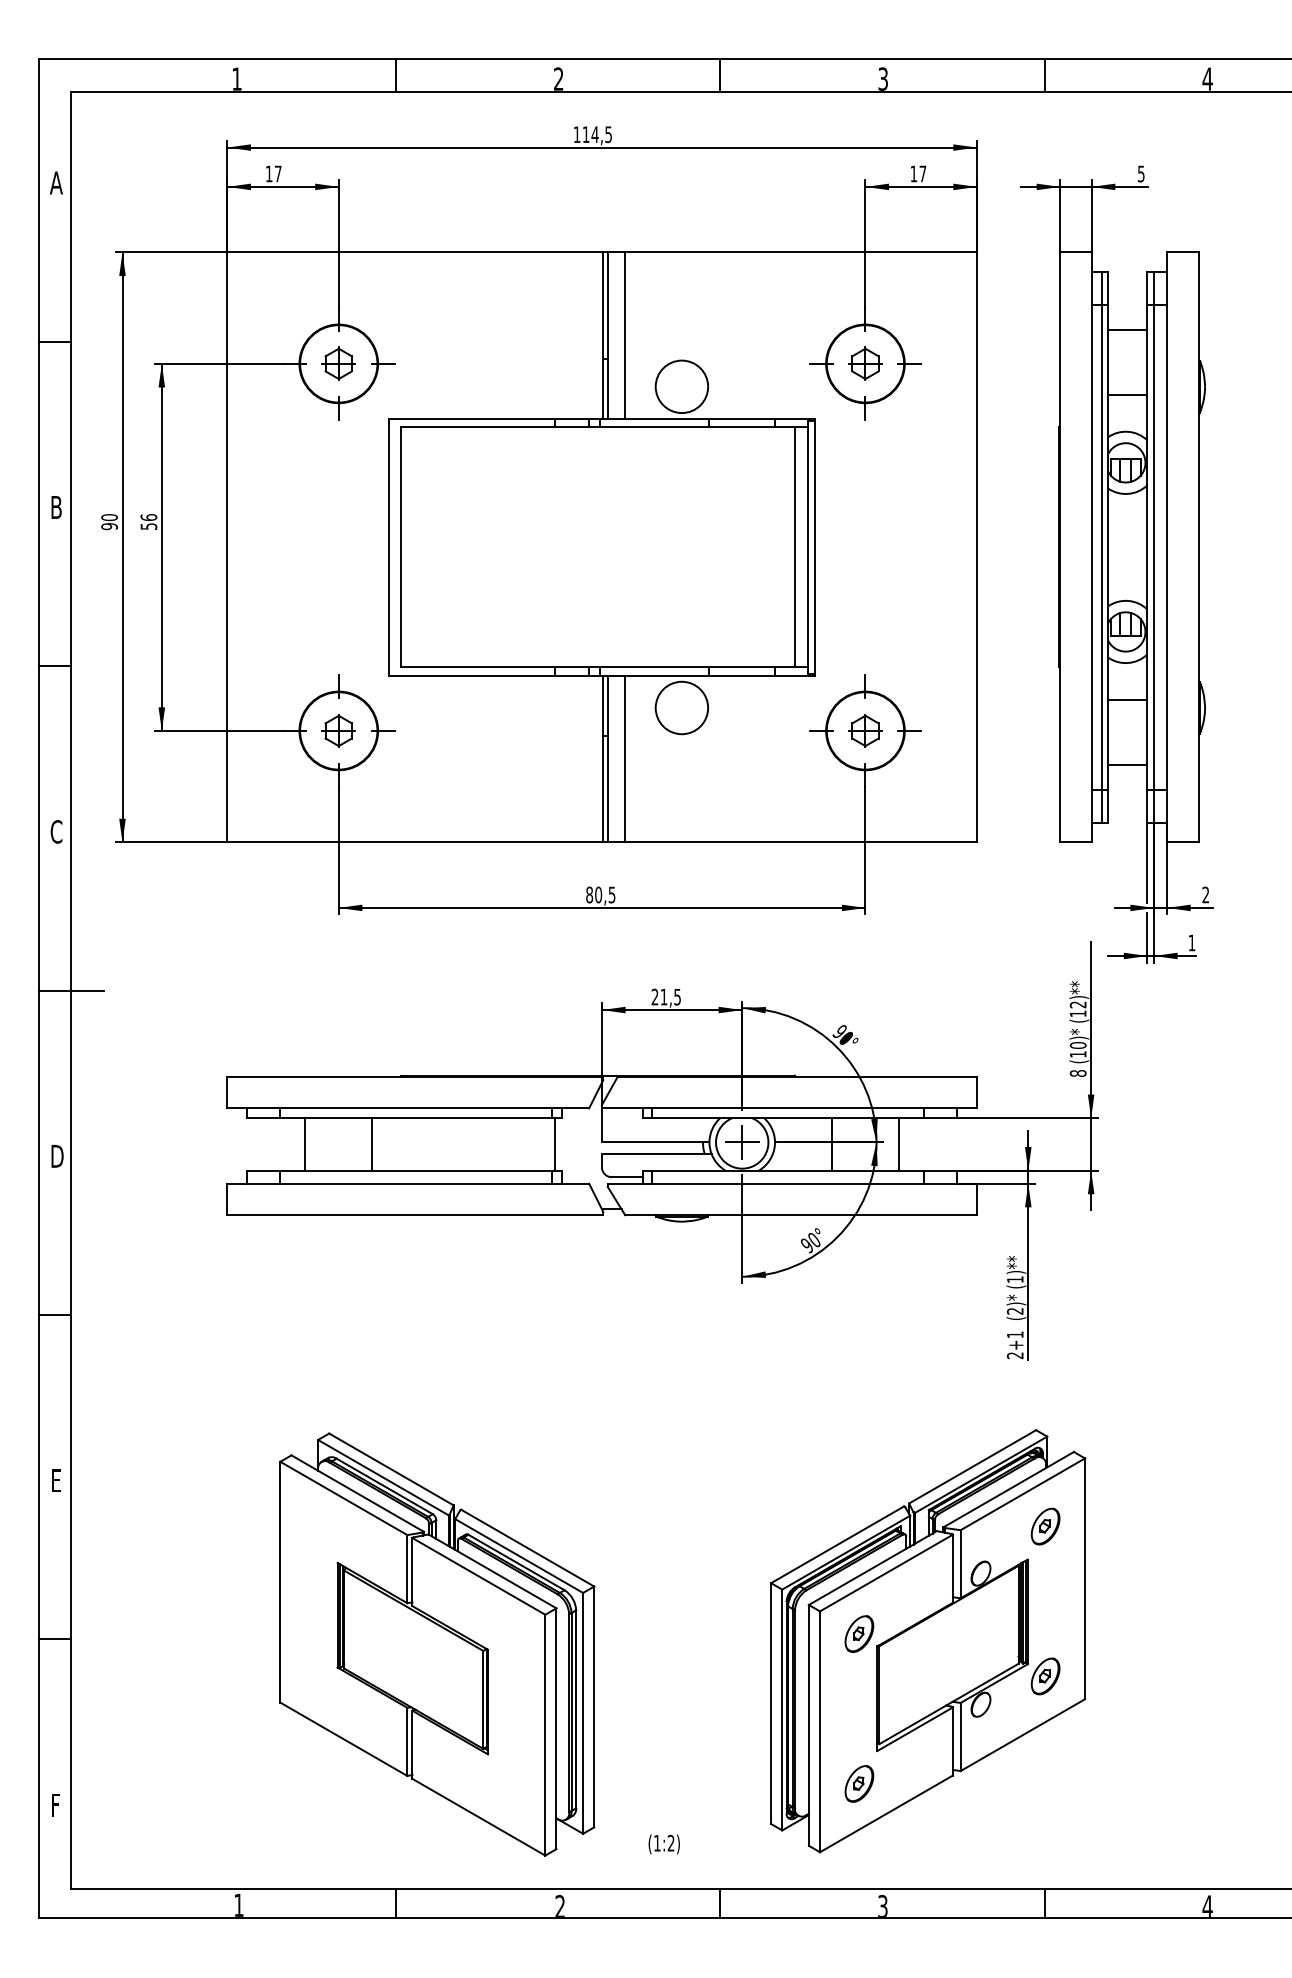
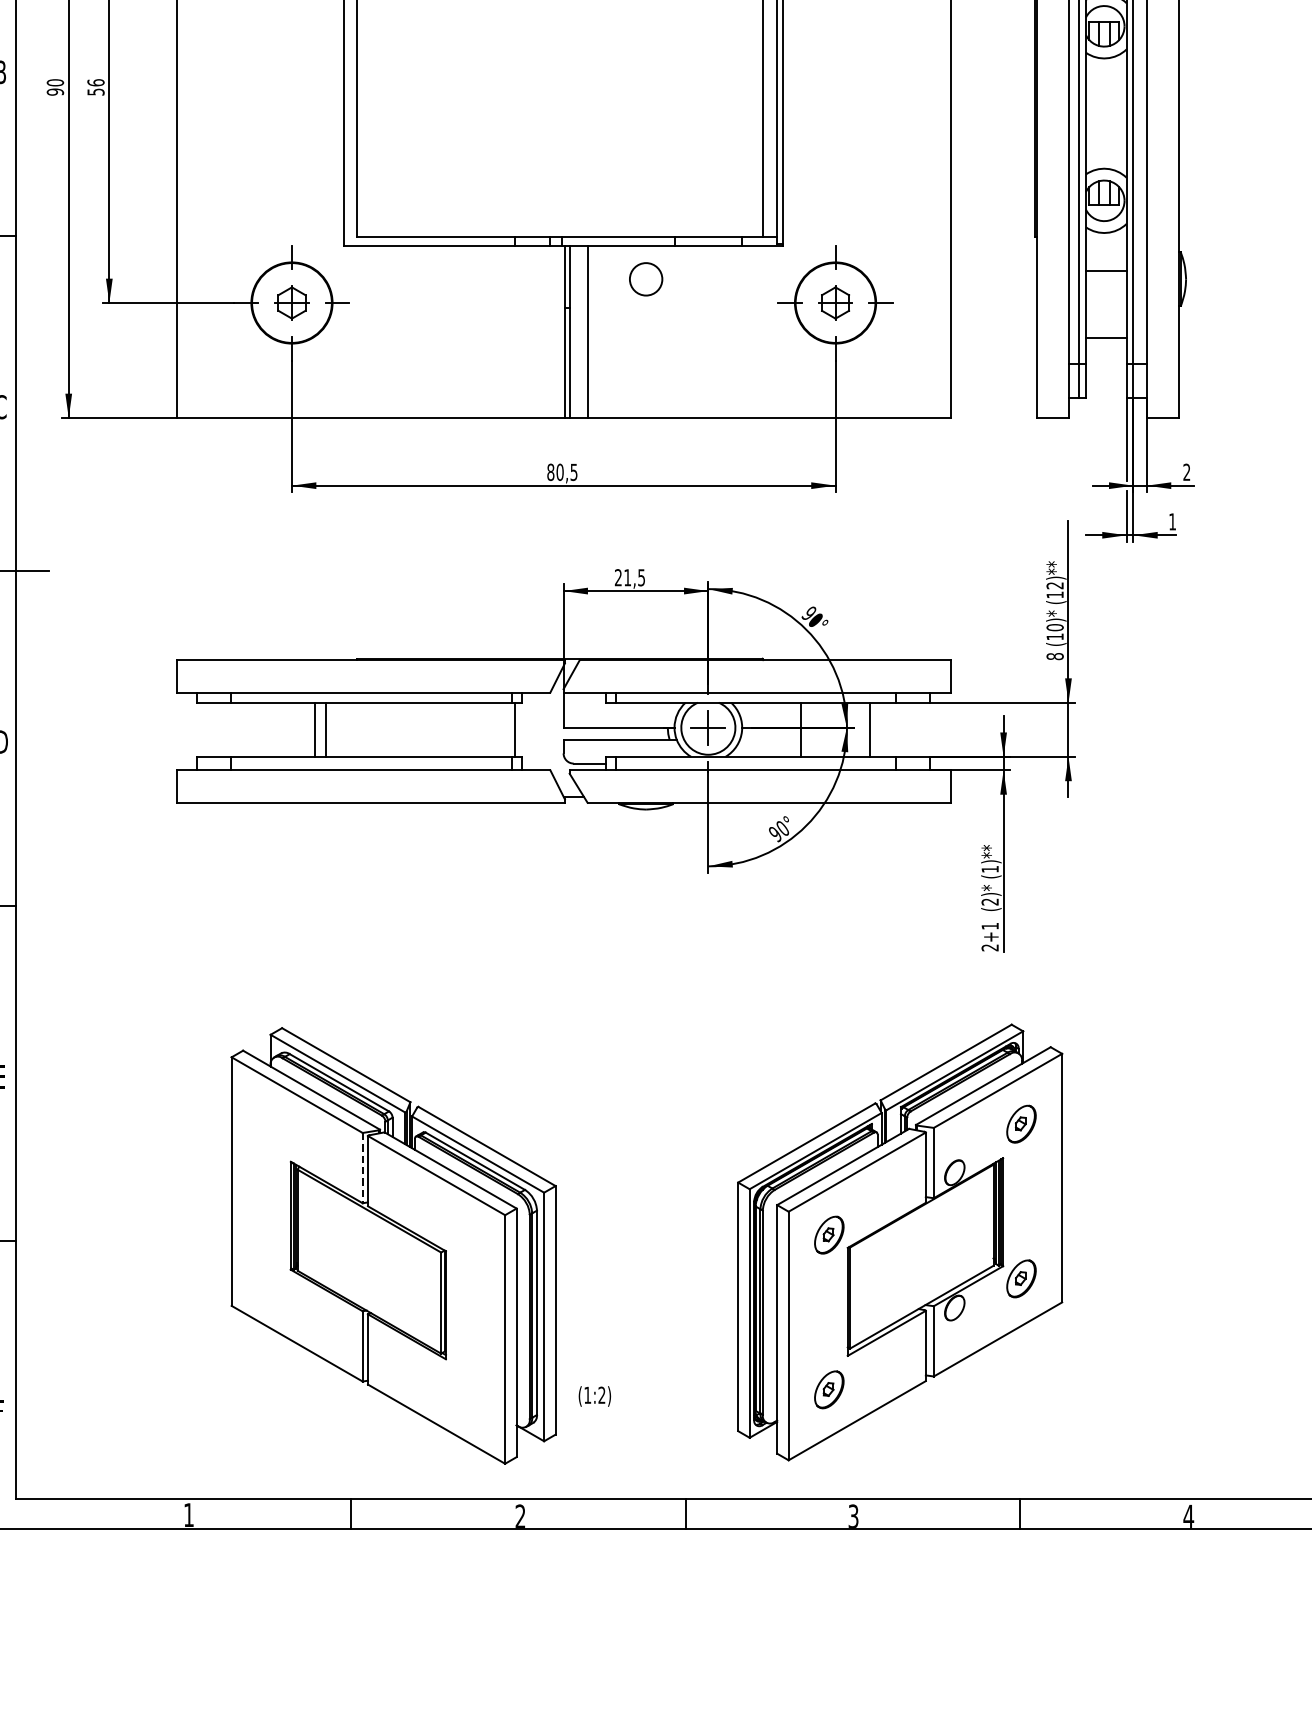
circle: (681, 707) -> (645, 278), size x0.6
line: (305, 1144) -> (315, 729), moved
line: (407, 1569) -> (362, 1168), solid -> dashed
text: (663, 1844) -> (594, 1396), moved

